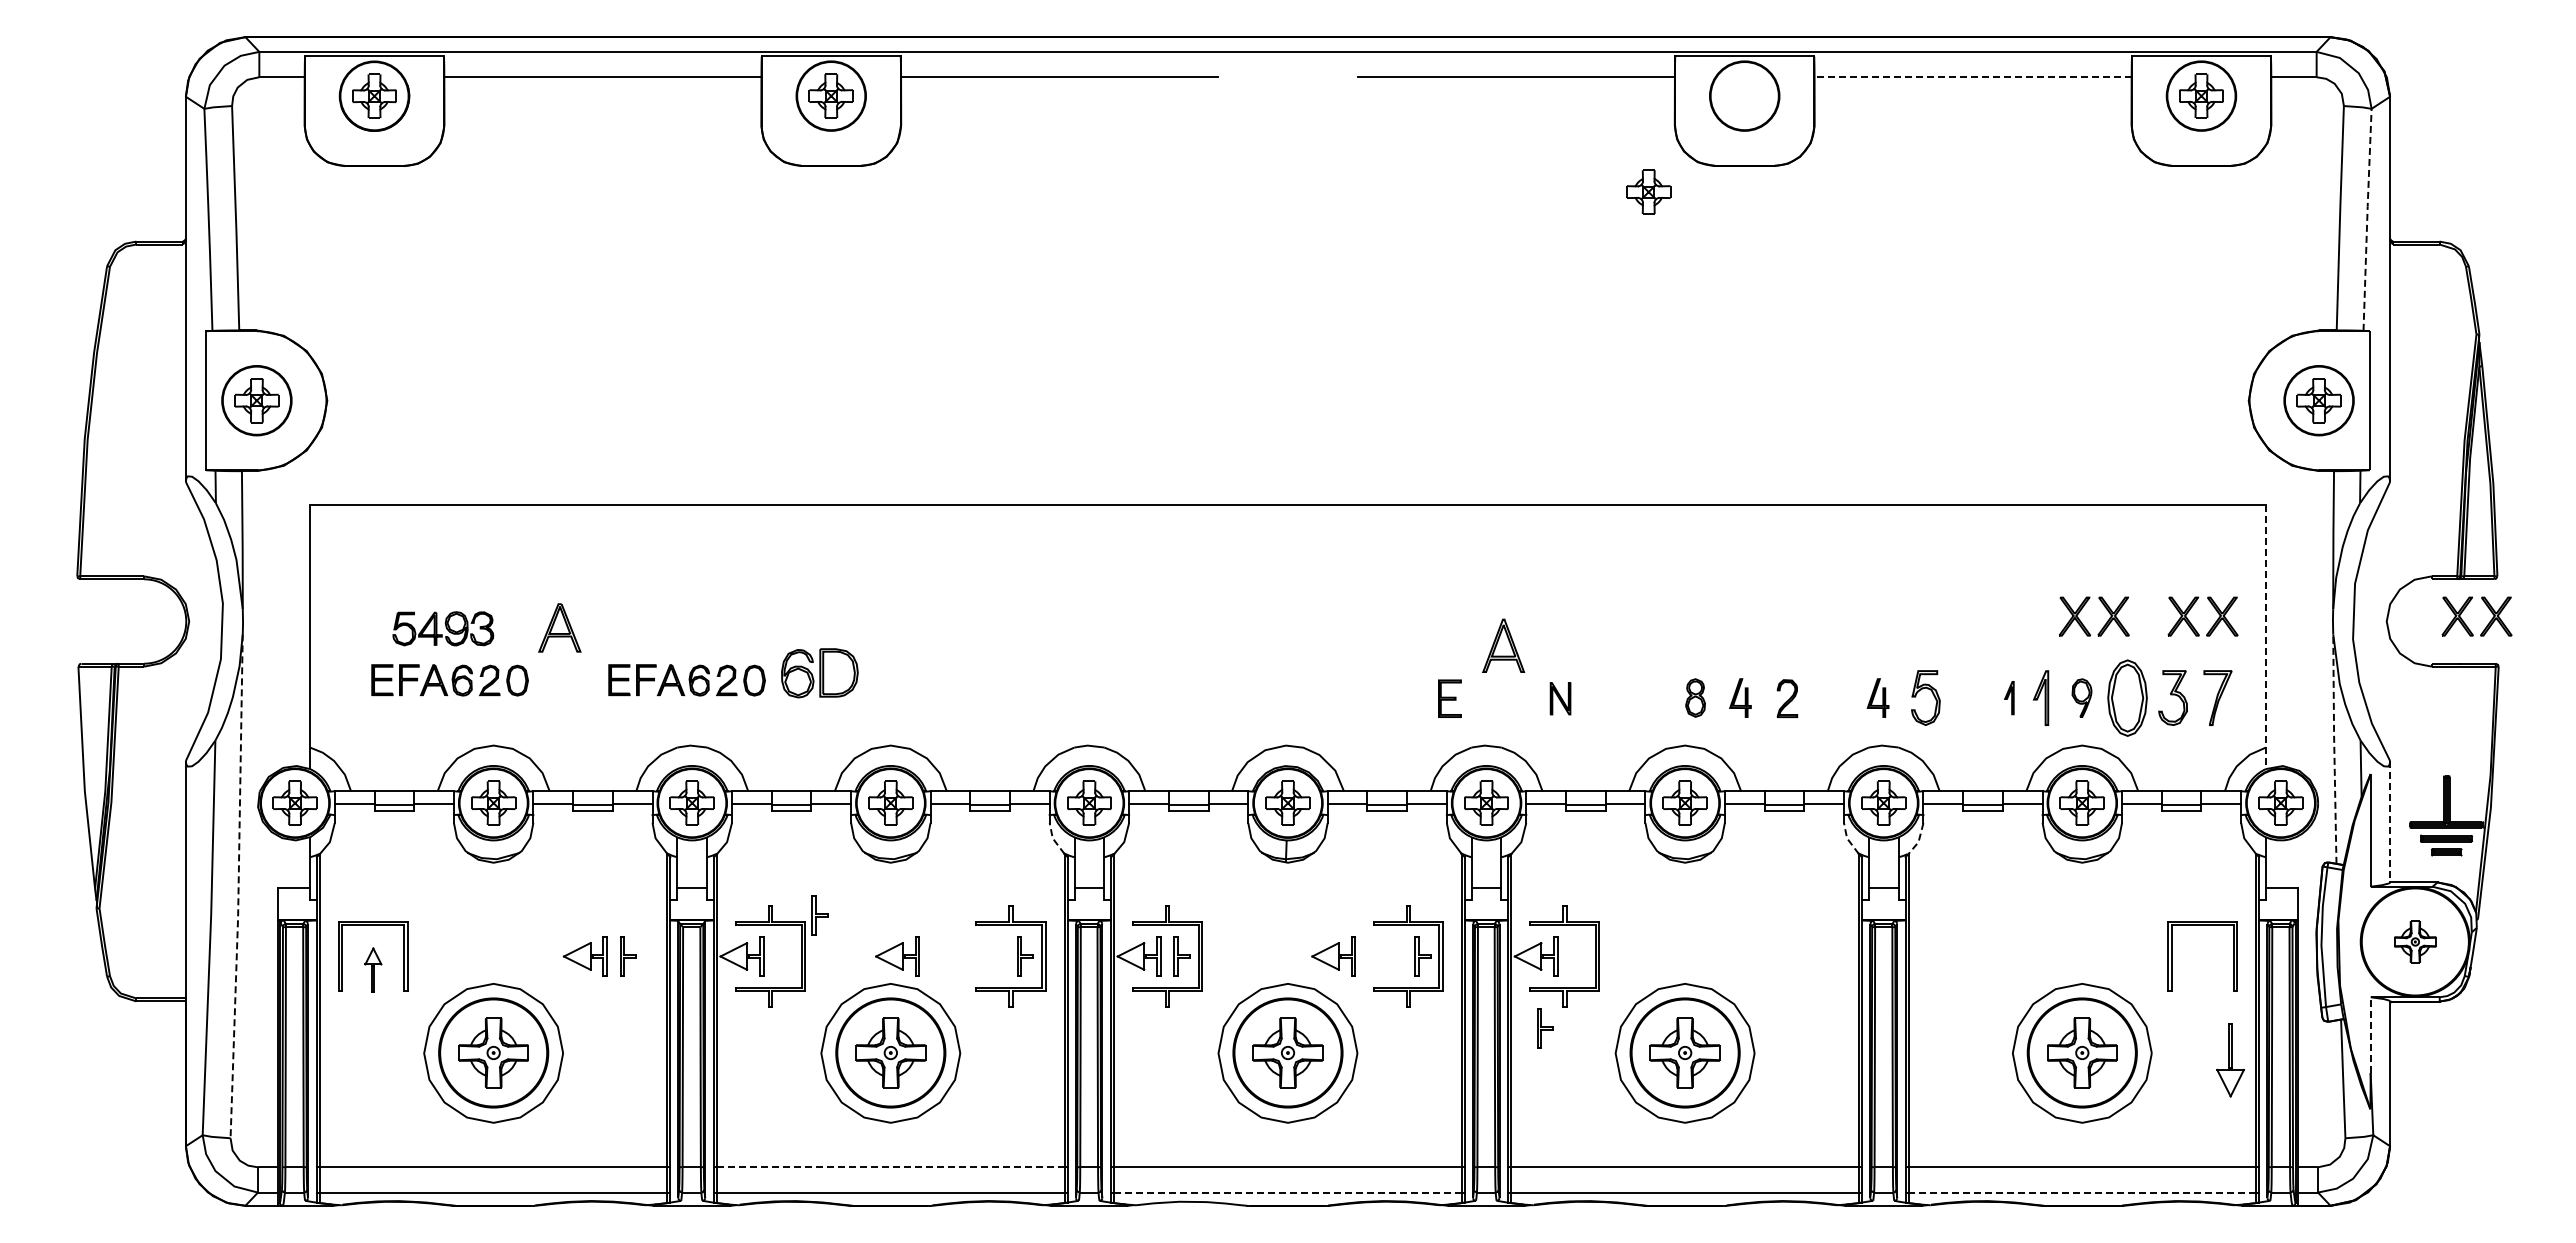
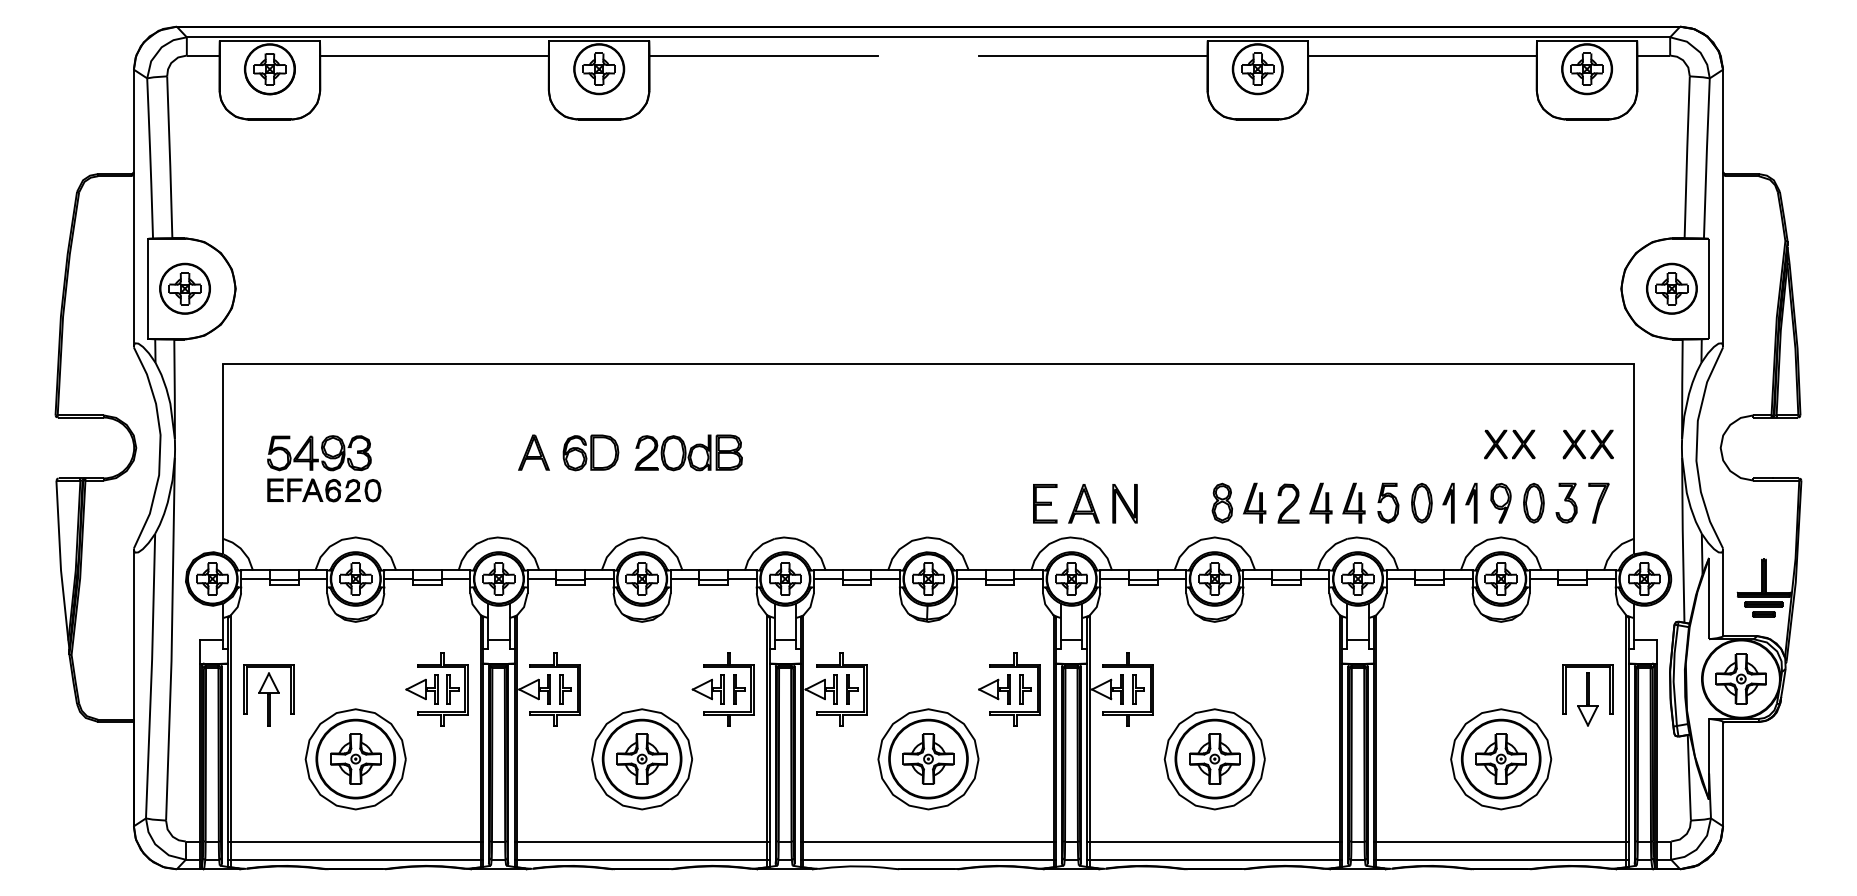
line: (1973, 77) -> (1422, 55), dashed -> solid
part: (1648, 191) -> (1257, 68), moved
line: (2367, 219) -> (1706, 158), dashed -> solid
part: (2467, 625) -> (1778, 450), removed
part: (559, 627) -> (533, 452), moved
part: (443, 628) -> (319, 453), size x1.43
part: (955, 628) -> (688, 453), added
line: (2266, 637) -> (1633, 459), dashed -> solid
part: (1503, 645) -> (1083, 503), moved
part: (819, 673) -> (590, 453), moved
part: (686, 680) -> (494, 490), removed
part: (1695, 697) -> (1222, 502), size x1.43
part: (1740, 697) -> (1254, 502), size x1.43
part: (1832, 697) -> (1321, 502), added
part: (1877, 697) -> (1353, 502), size x1.43
part: (1971, 697) -> (1421, 502), added
part: (2009, 697) -> (1448, 502), size x1.67
part: (2081, 697) -> (1500, 502), size x1.43
part: (2127, 697) -> (1533, 502), size x0.71
part: (1449, 698) -> (1044, 503), size x1.43
part: (1560, 698) -> (1124, 503), size x1.67
part: (1787, 698) -> (1288, 503), size x1.43
line: (2334, 748) -> (1683, 539), dashed -> solid
line: (2390, 821) -> (1723, 592), dashed -> solid
line: (1053, 839) -> (759, 605), dashed -> solid
line: (1847, 839) -> (1331, 605), dashed -> solid
line: (1918, 841) -> (1383, 606), dashed -> solid
line: (238, 886) -> (171, 639), dashed -> solid
part: (819, 915) -> (565, 689), moved
part: (613, 925) -> (442, 667), added
part: (2415, 941) -> (1741, 678), size x1.67
part: (897, 956) -> (708, 689), moved
part: (1333, 956) -> (994, 689), moved
part: (373, 969) -> (269, 698), size x1.67
part: (1545, 1028) -> (1138, 689), moved
line: (2370, 1035) -> (1708, 746), dashed -> solid
part: (2230, 1060) -> (1587, 699), moved
line: (890, 1167) -> (641, 841), dashed -> solid
line: (1287, 1192) -> (928, 859), dashed -> solid
line: (2082, 1192) -> (1501, 859), dashed -> solid

